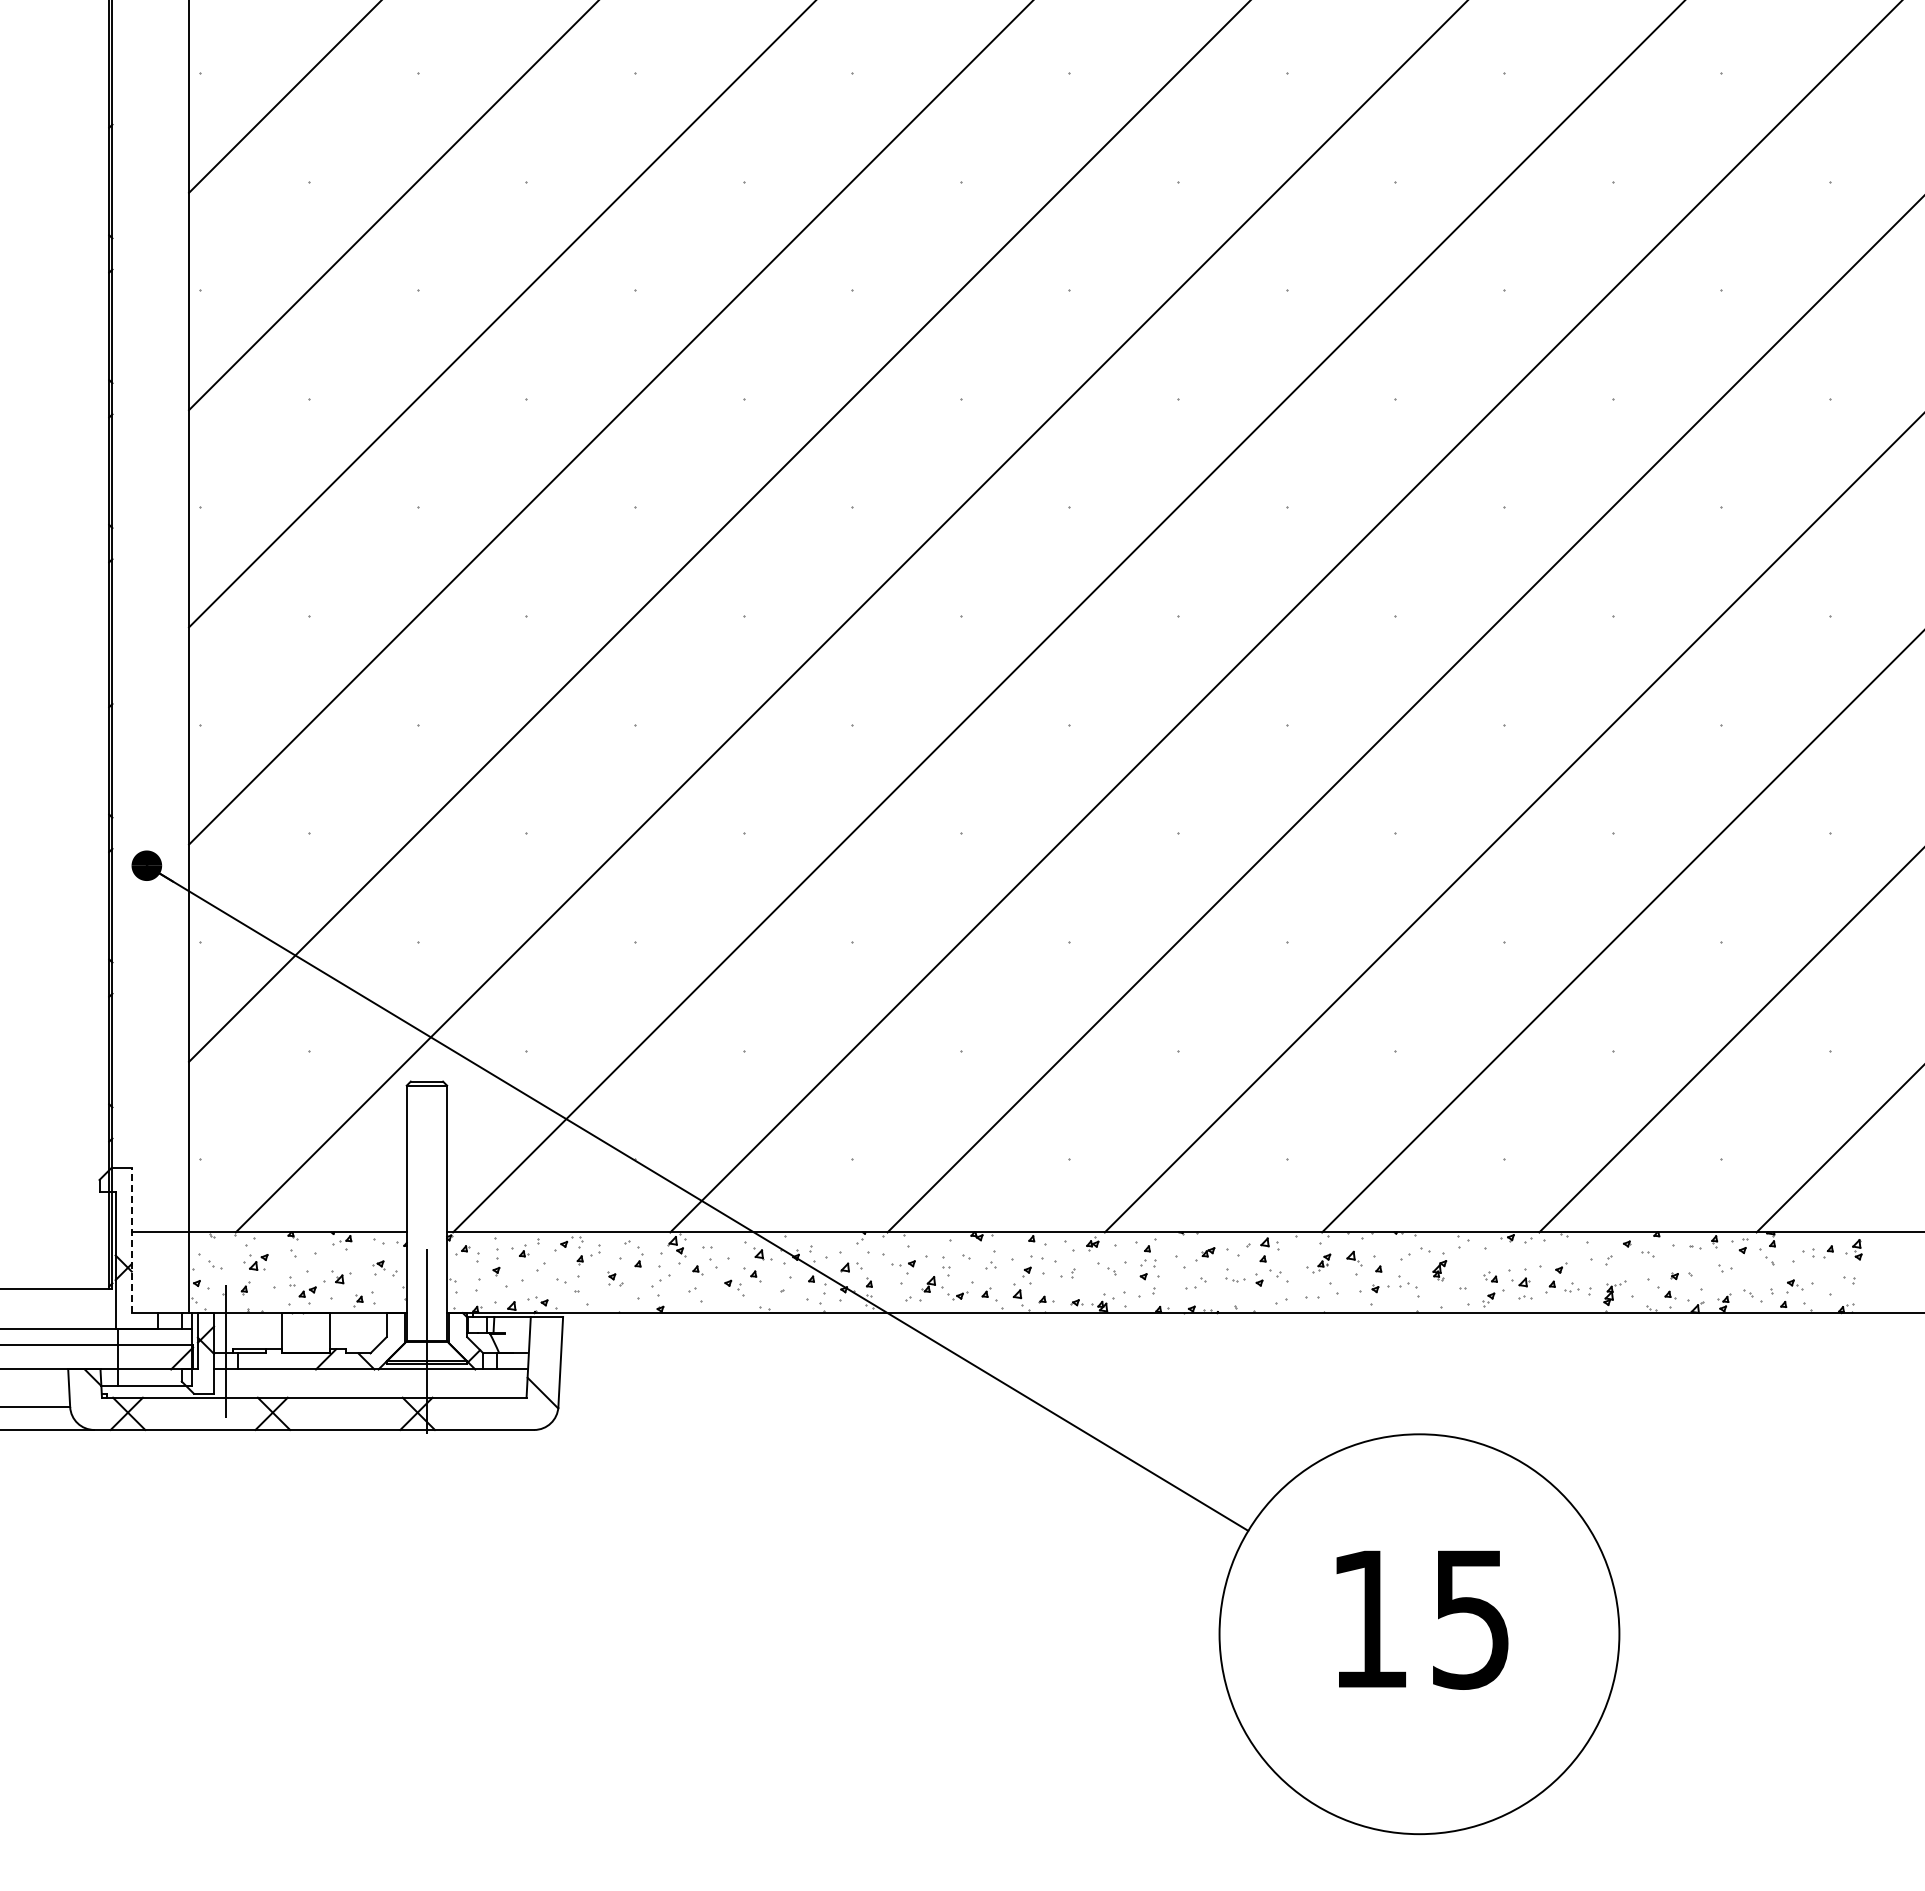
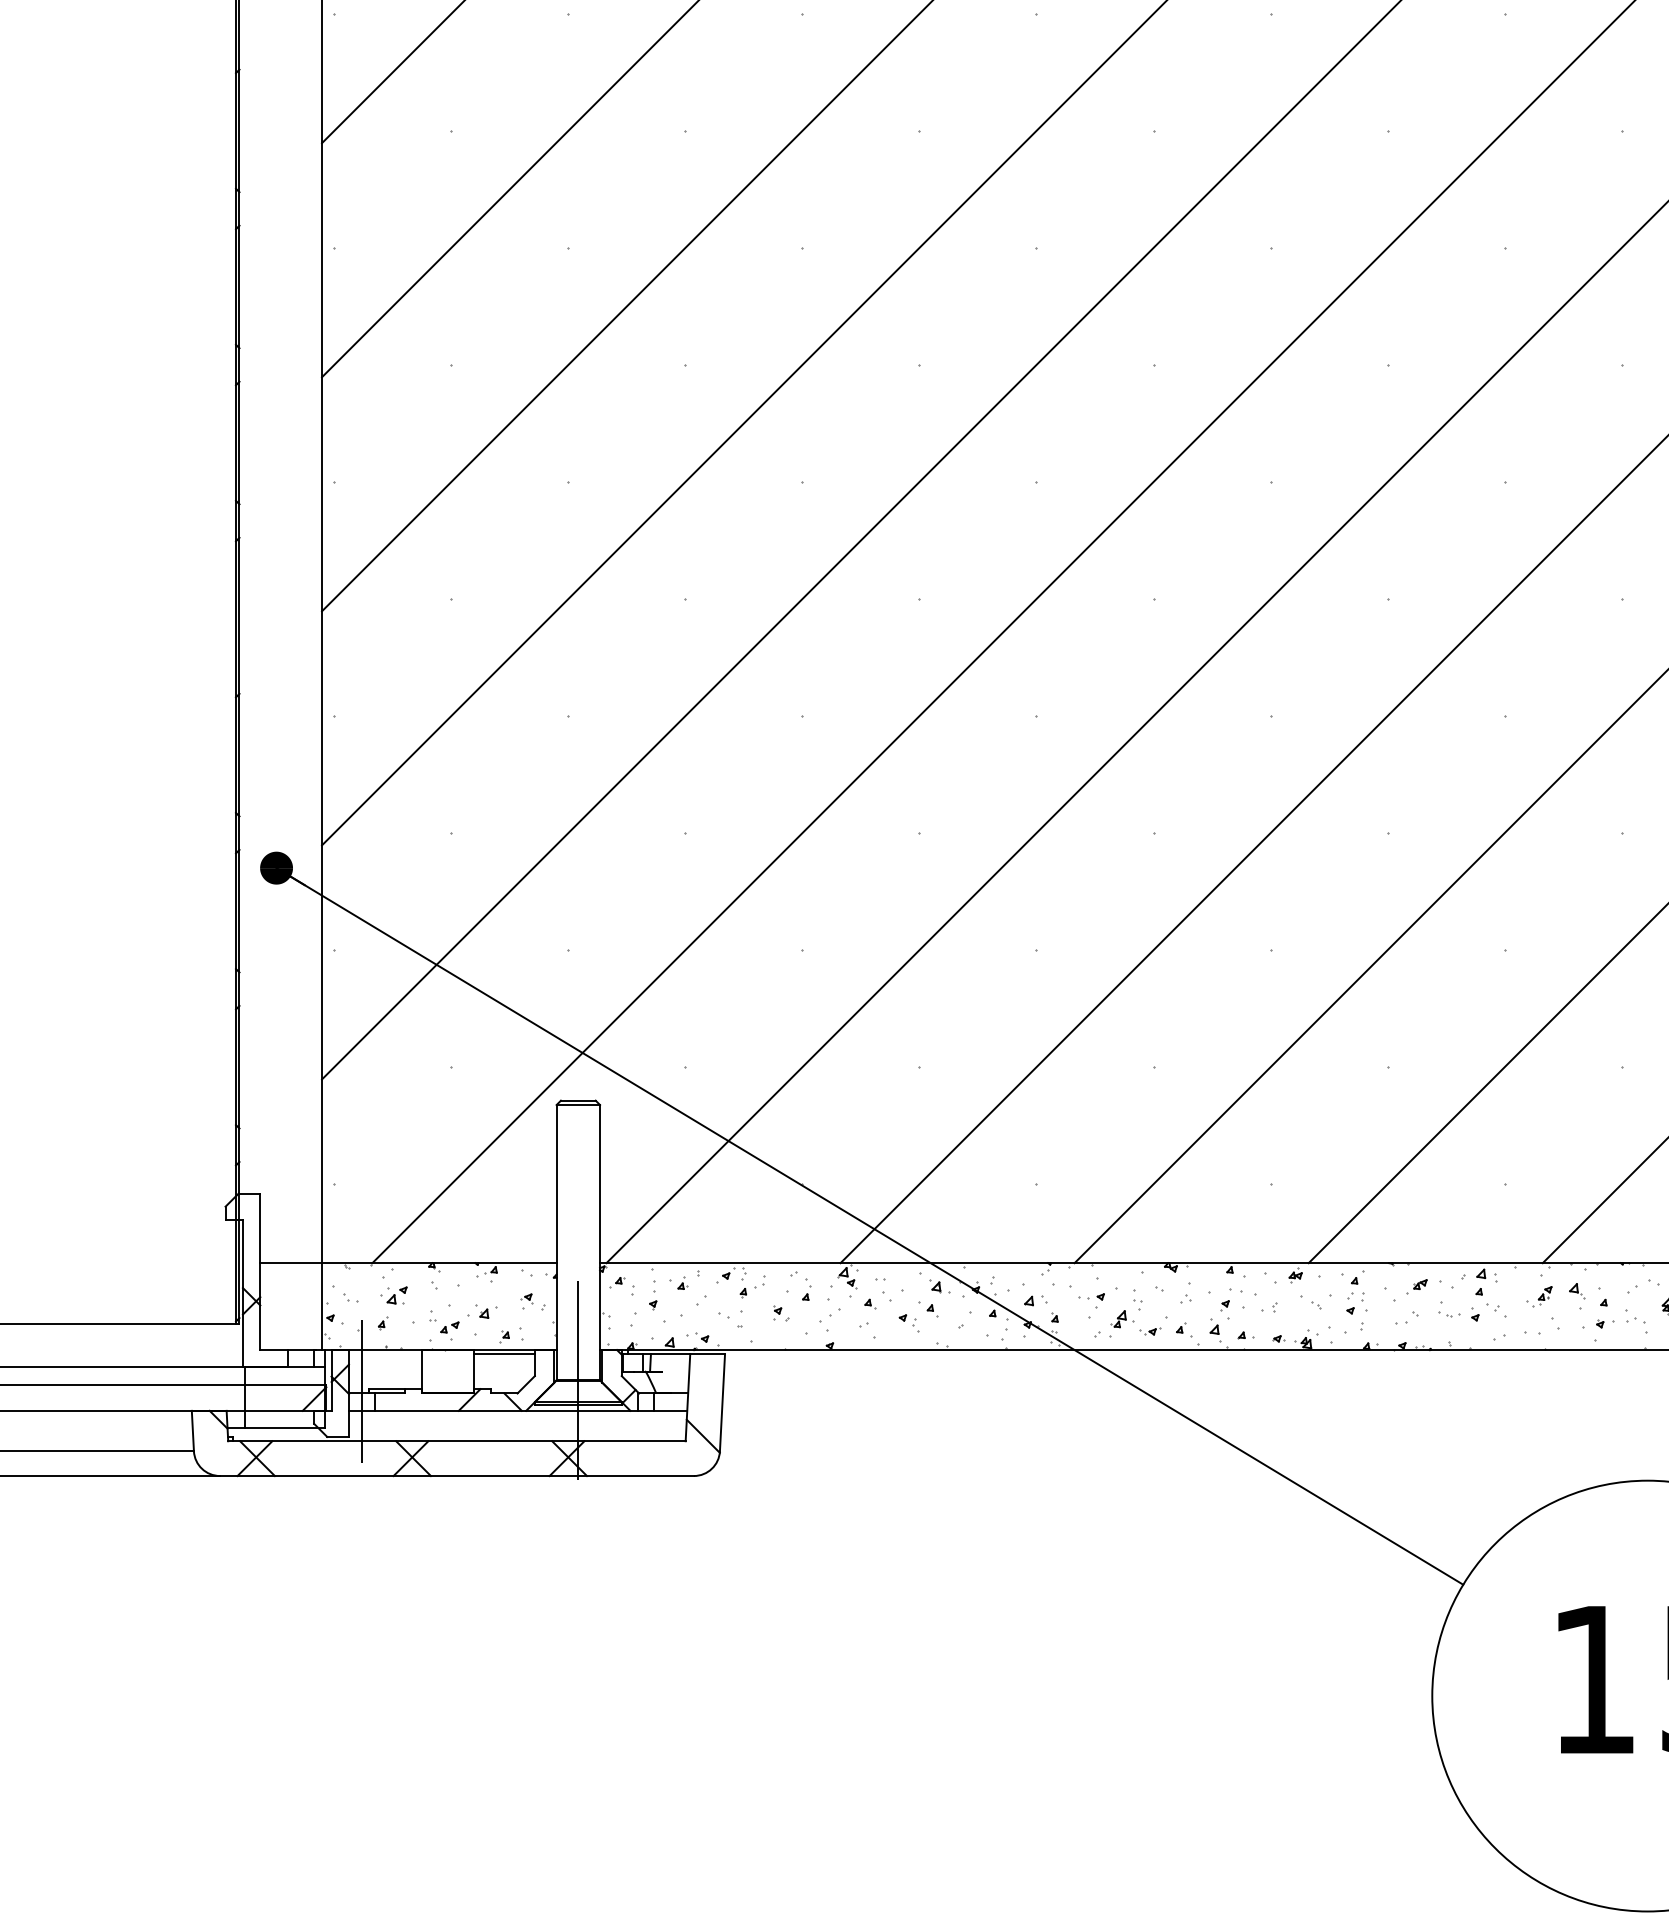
line: (131, 1240) -> (260, 1271), dashed -> solid
line: (358, 1317) -> (504, 1354), added

